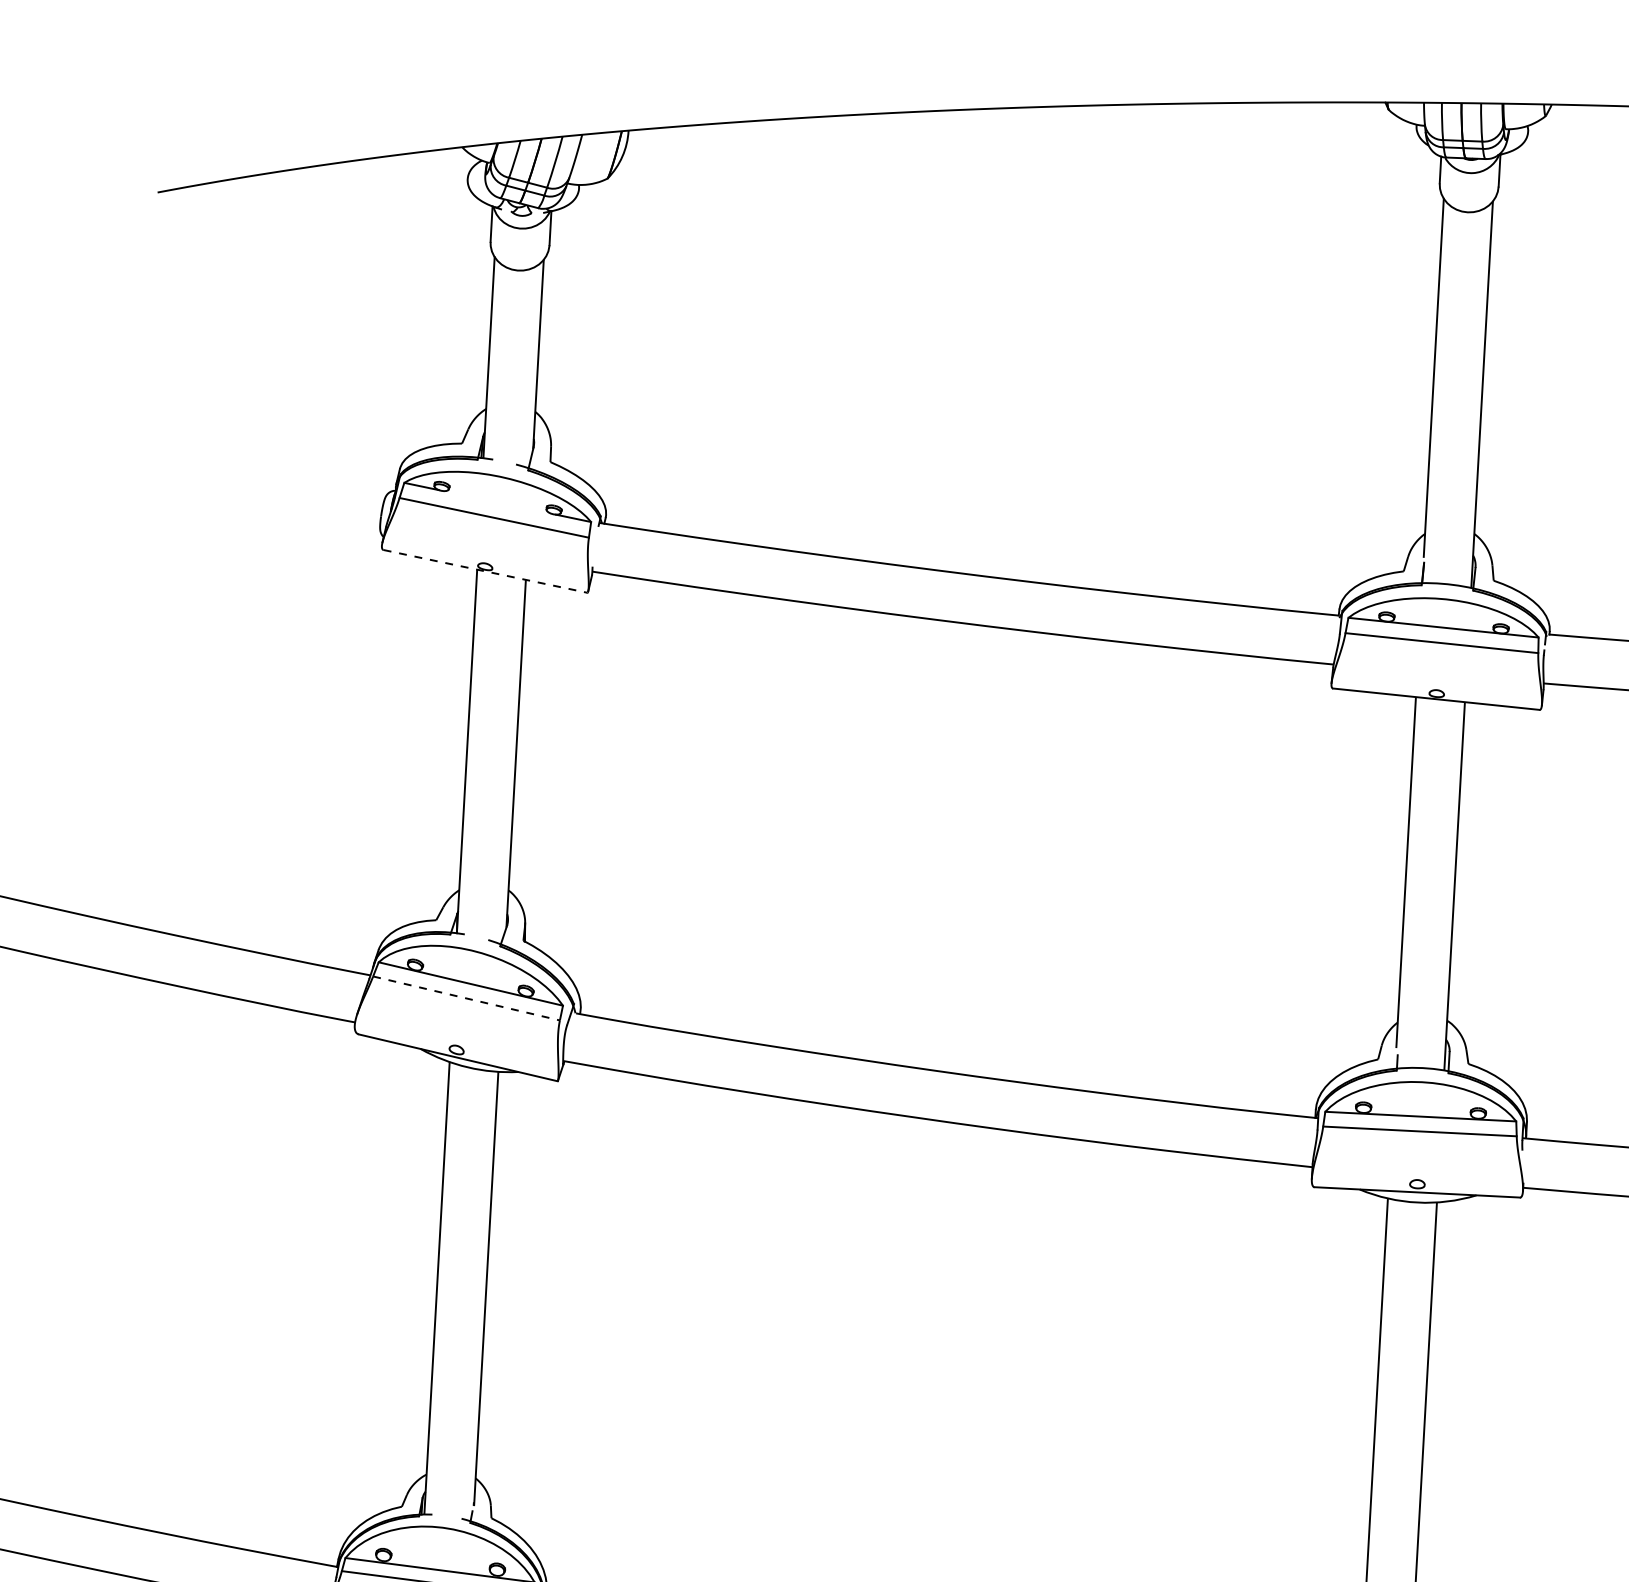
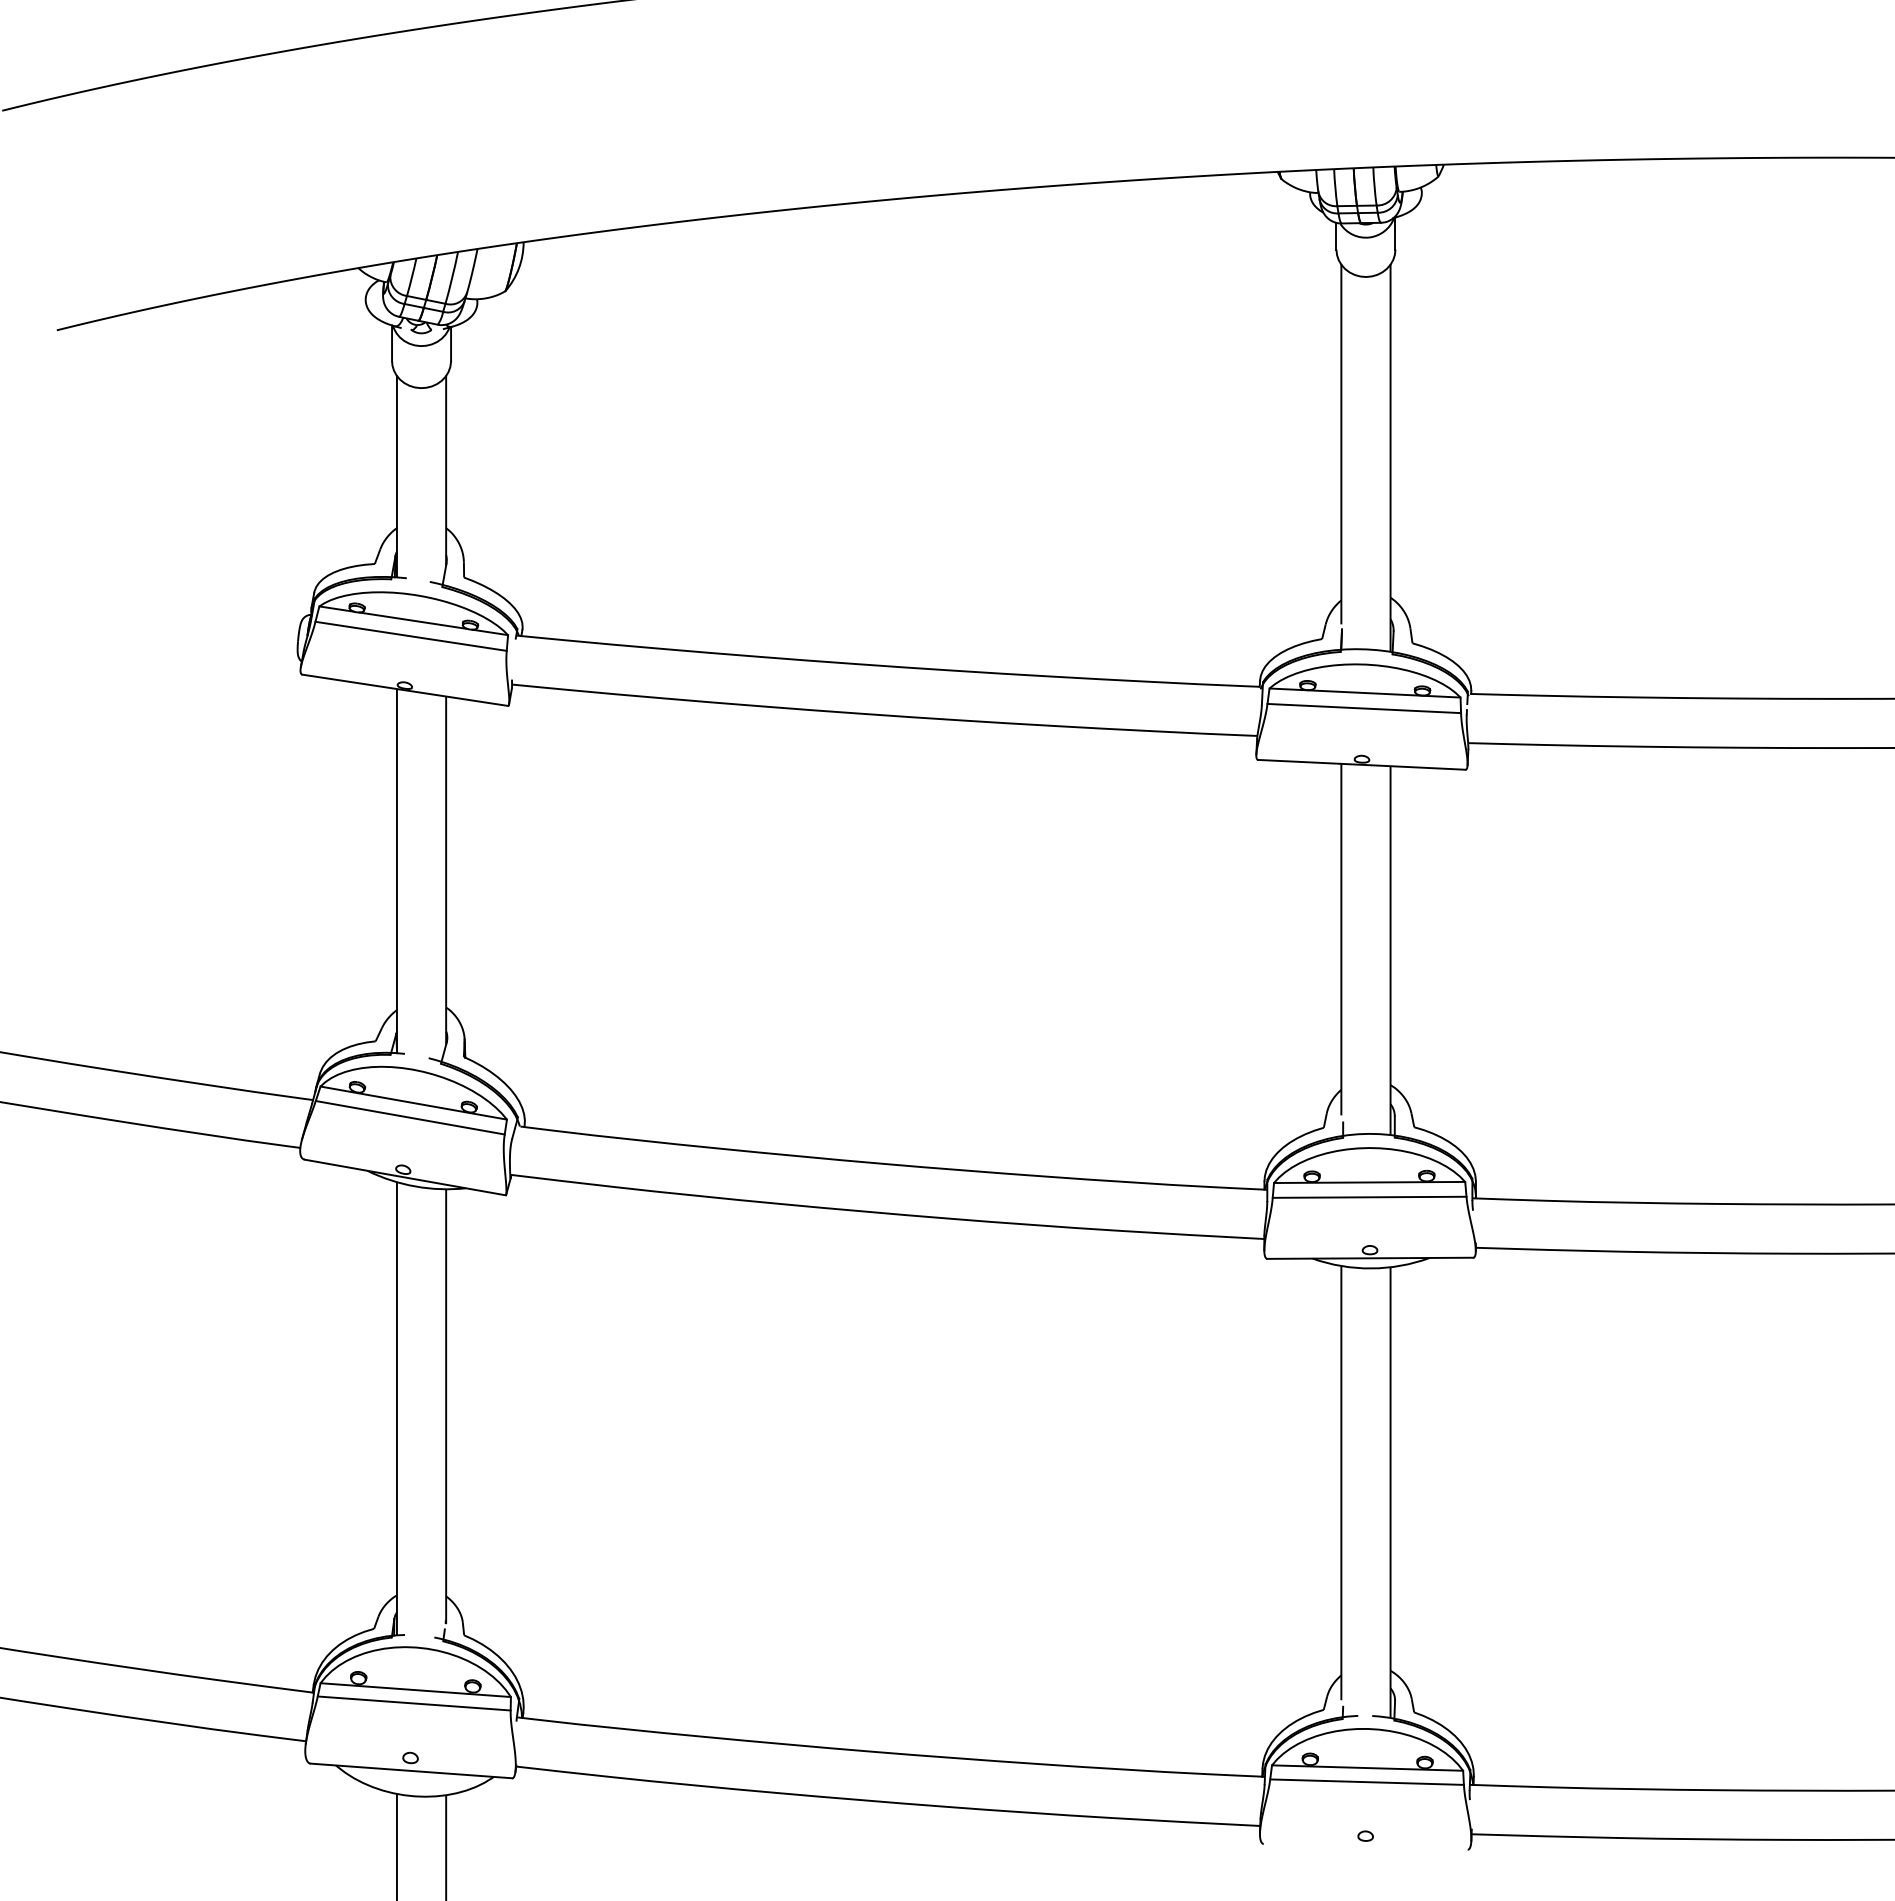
line: (497, 502) -> (413, 620), added
line: (485, 571) -> (405, 690), dashed -> solid
line: (466, 998) -> (410, 1117), dashed -> solid

